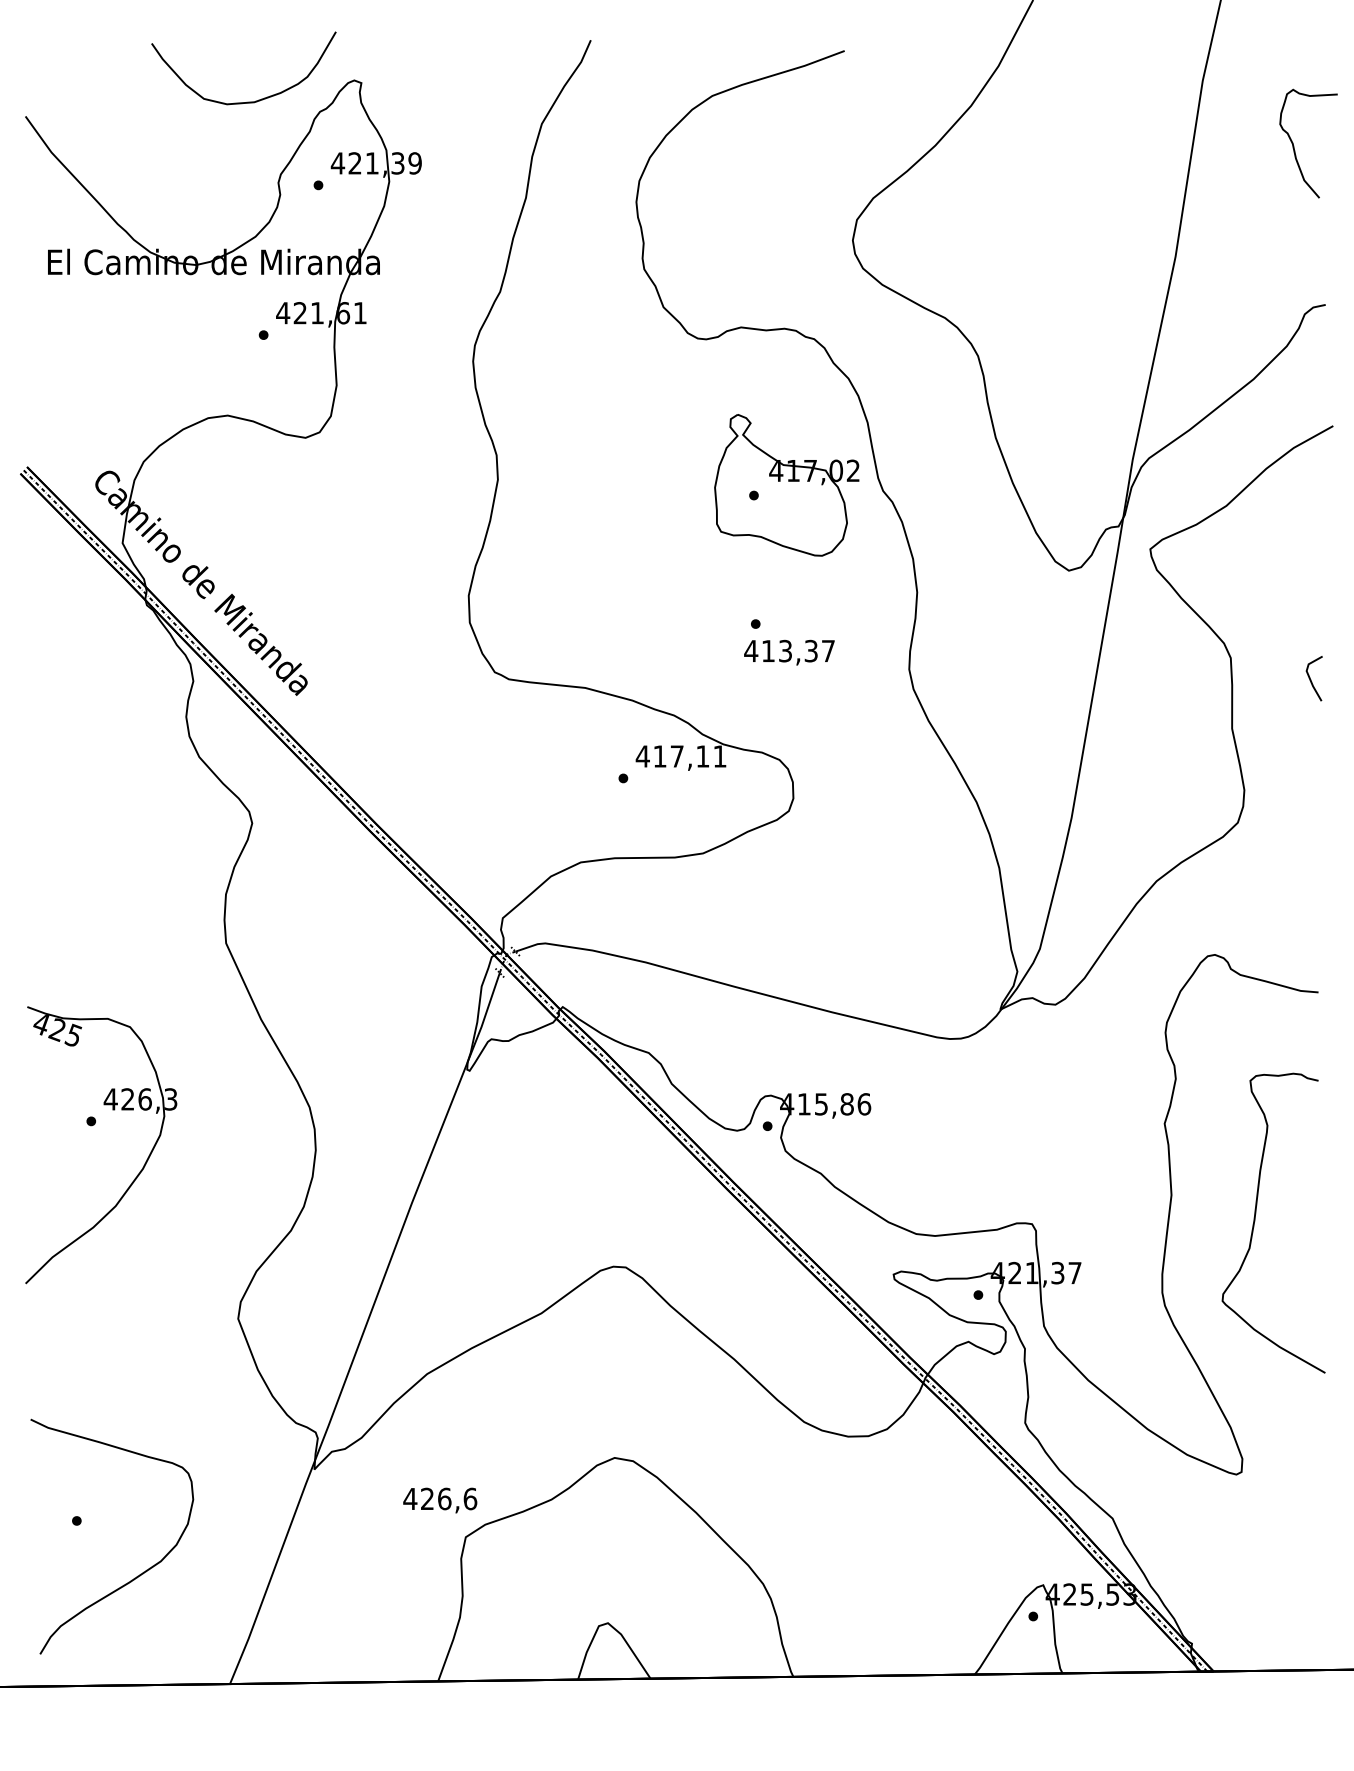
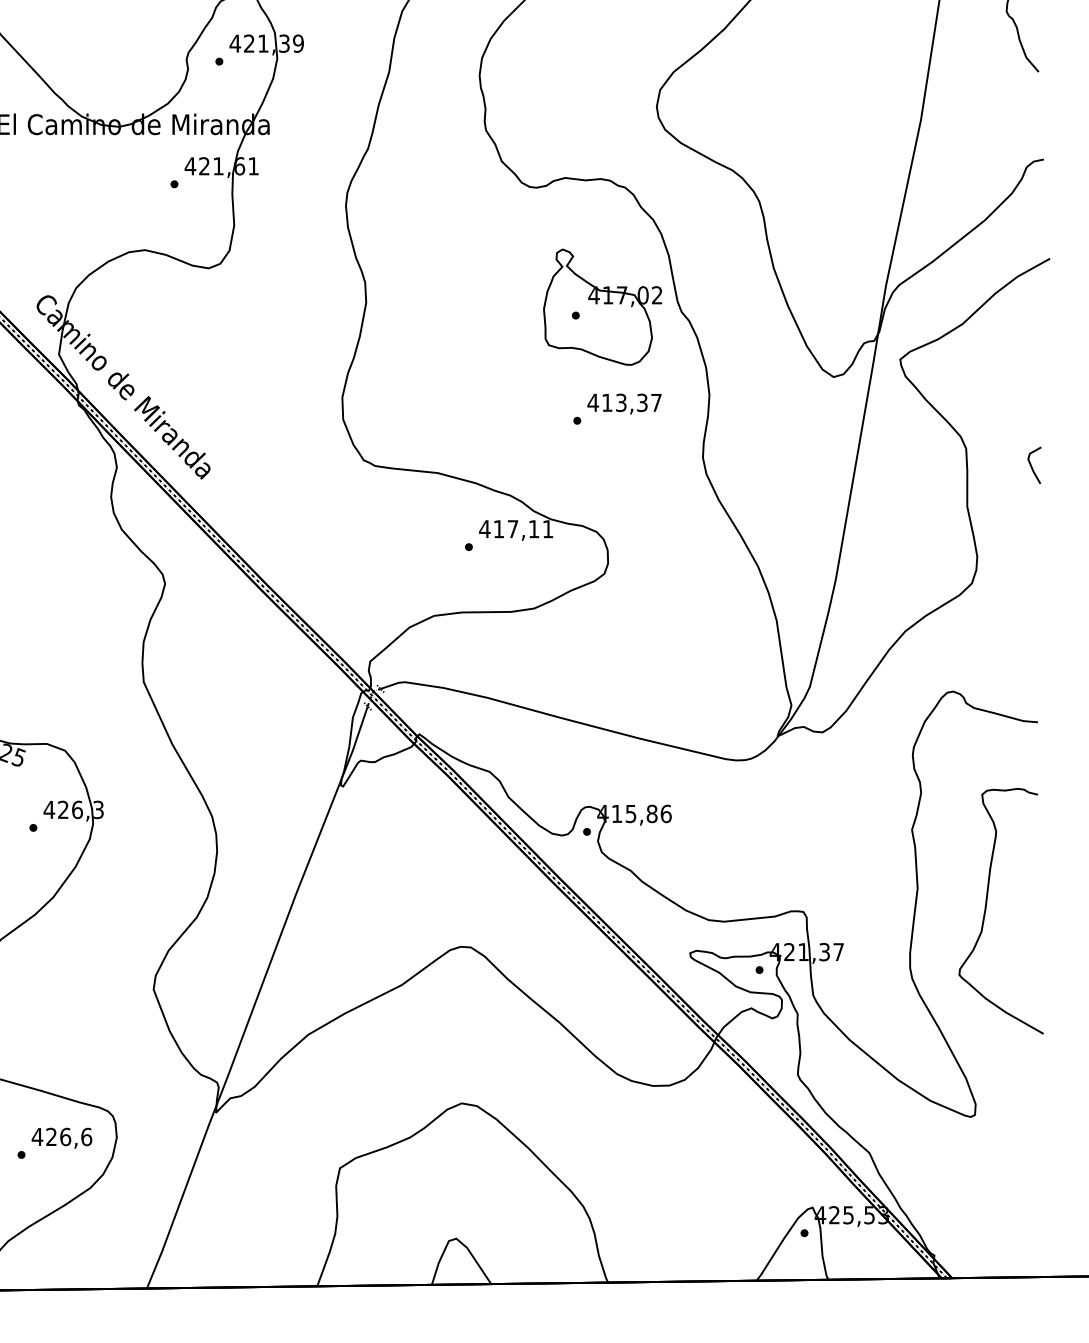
text: (789, 652) -> (624, 403), moved
text: (440, 1500) -> (62, 1138), moved

